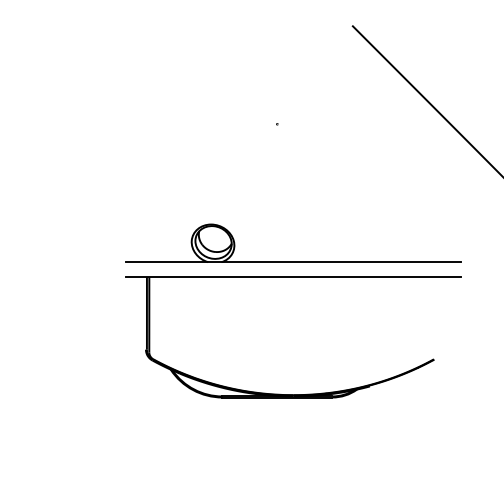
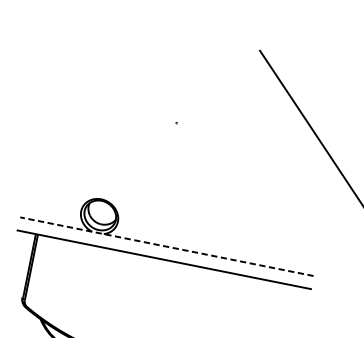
line: (293, 262) -> (166, 246), solid -> dashed

